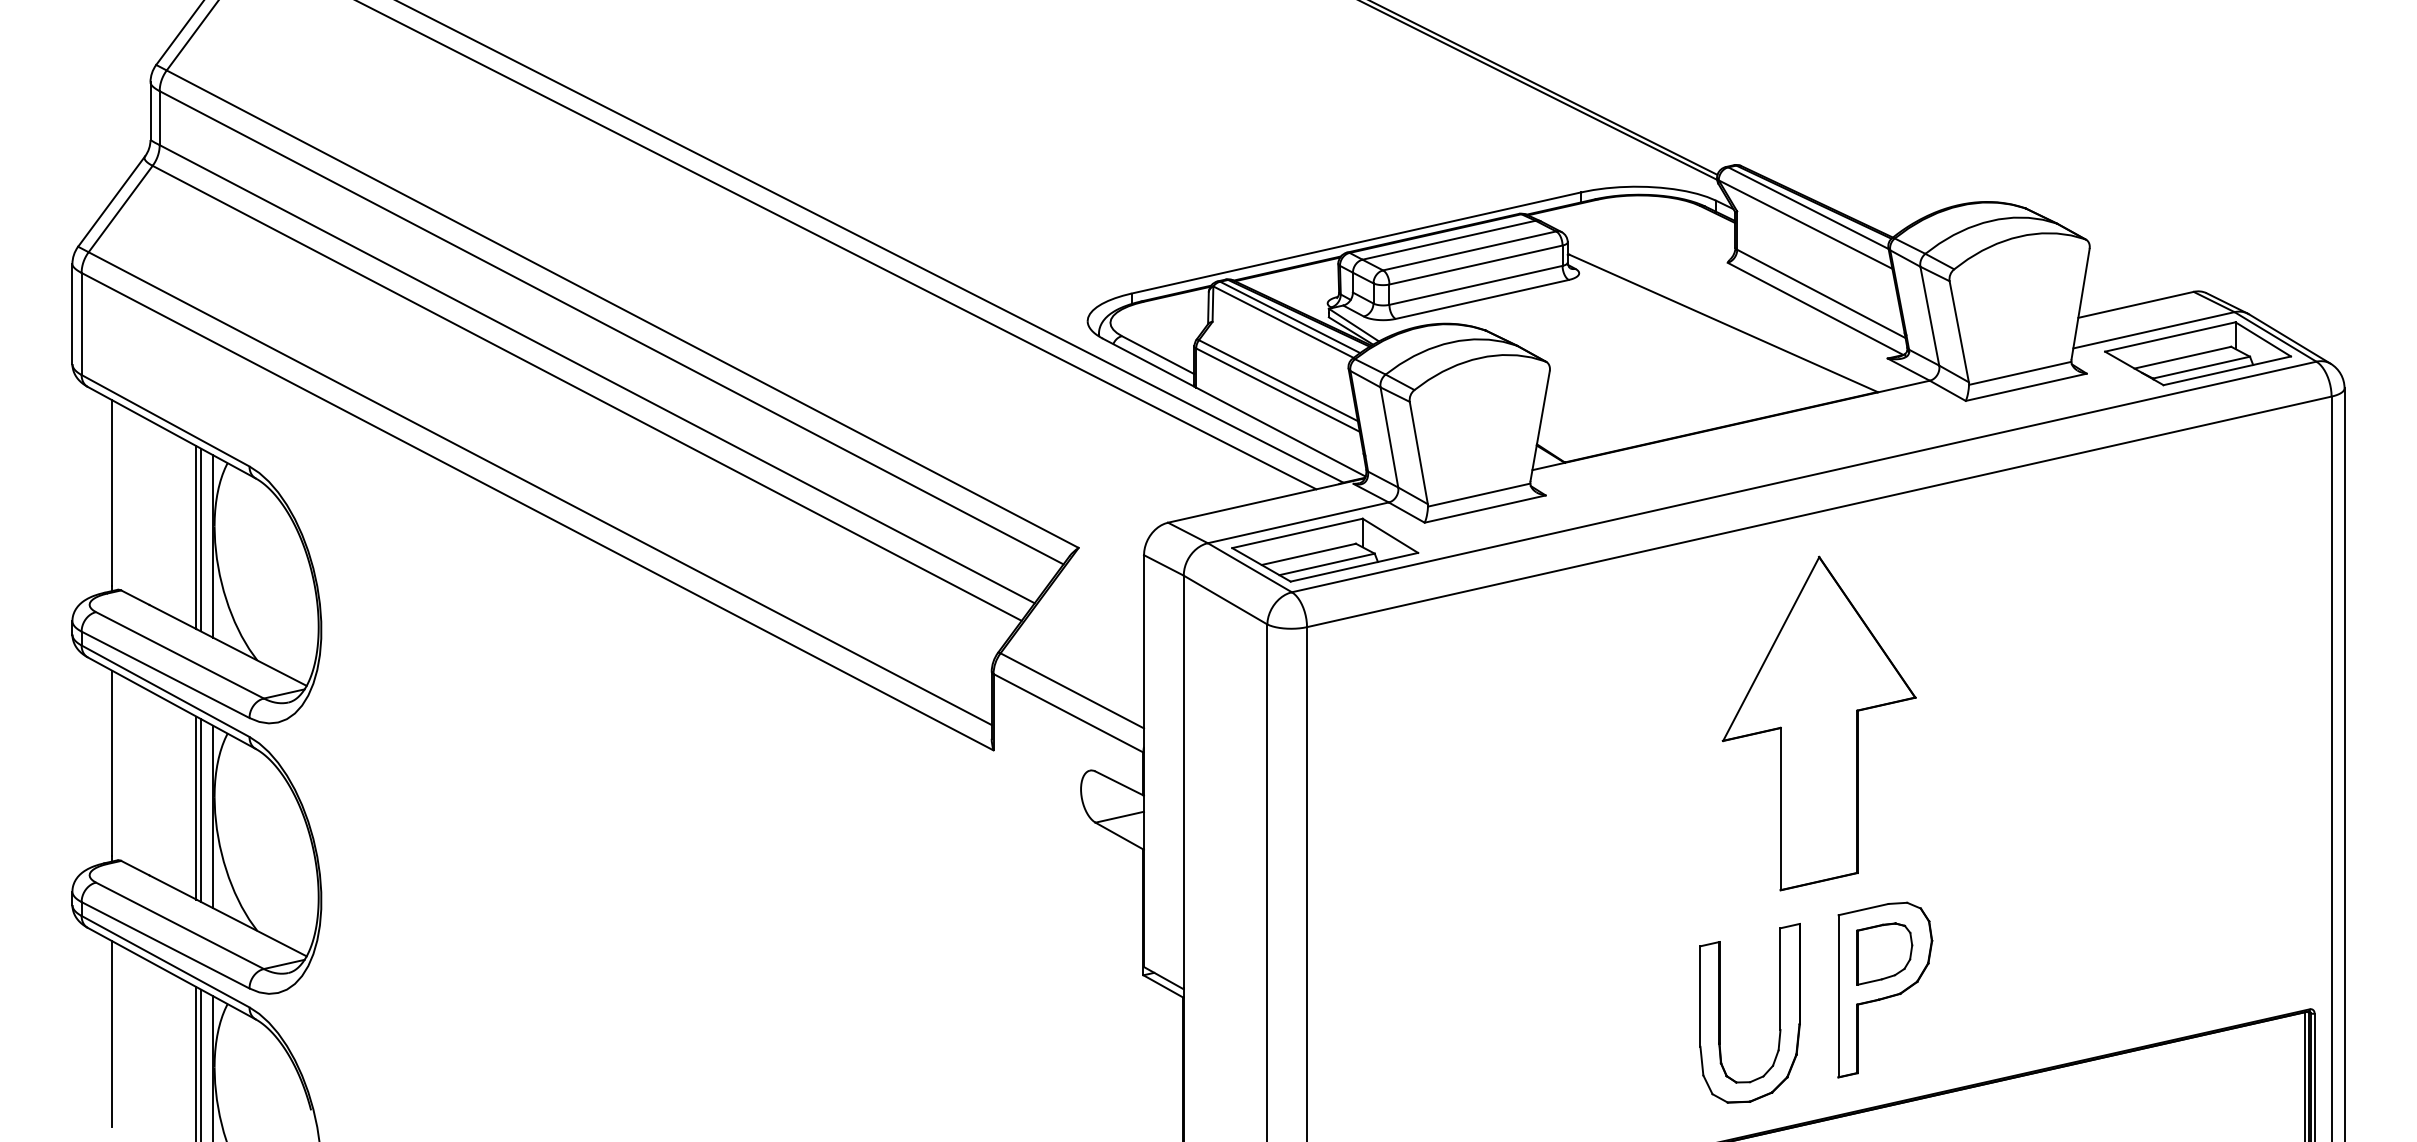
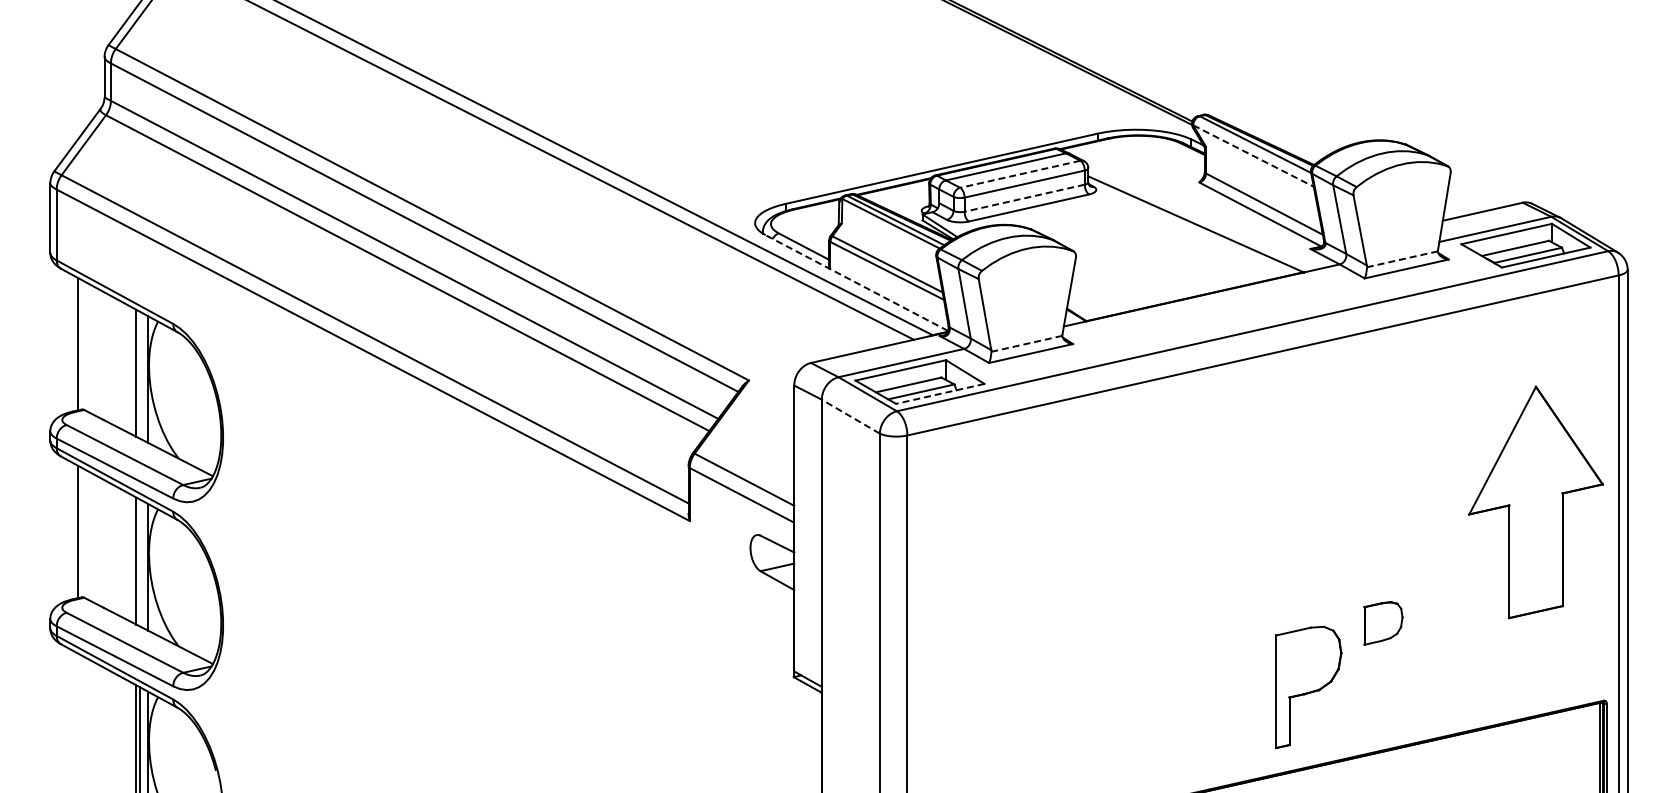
line: (1805, 225) -> (1253, 156), solid -> dashed
line: (1469, 251) -> (1020, 174), solid -> dashed
line: (1475, 285) -> (1024, 198), solid -> dashed
line: (2020, 373) -> (1402, 259), solid -> dashed
line: (1233, 406) -> (856, 282), solid -> dashed
line: (1478, 494) -> (1026, 343), solid -> dashed
line: (200, 539) -> (139, 374), removed
line: (1353, 568) -> (939, 394), solid -> dashed
line: (1225, 599) -> (850, 416), solid -> dashed
part: (1818, 723) -> (1535, 502), moved
line: (200, 810) -> (139, 562), removed
part: (1884, 954) -> (1383, 623), moved
part: (1720, 1013) -> (1194, 703), removed
line: (111, 1033) -> (77, 717), removed

